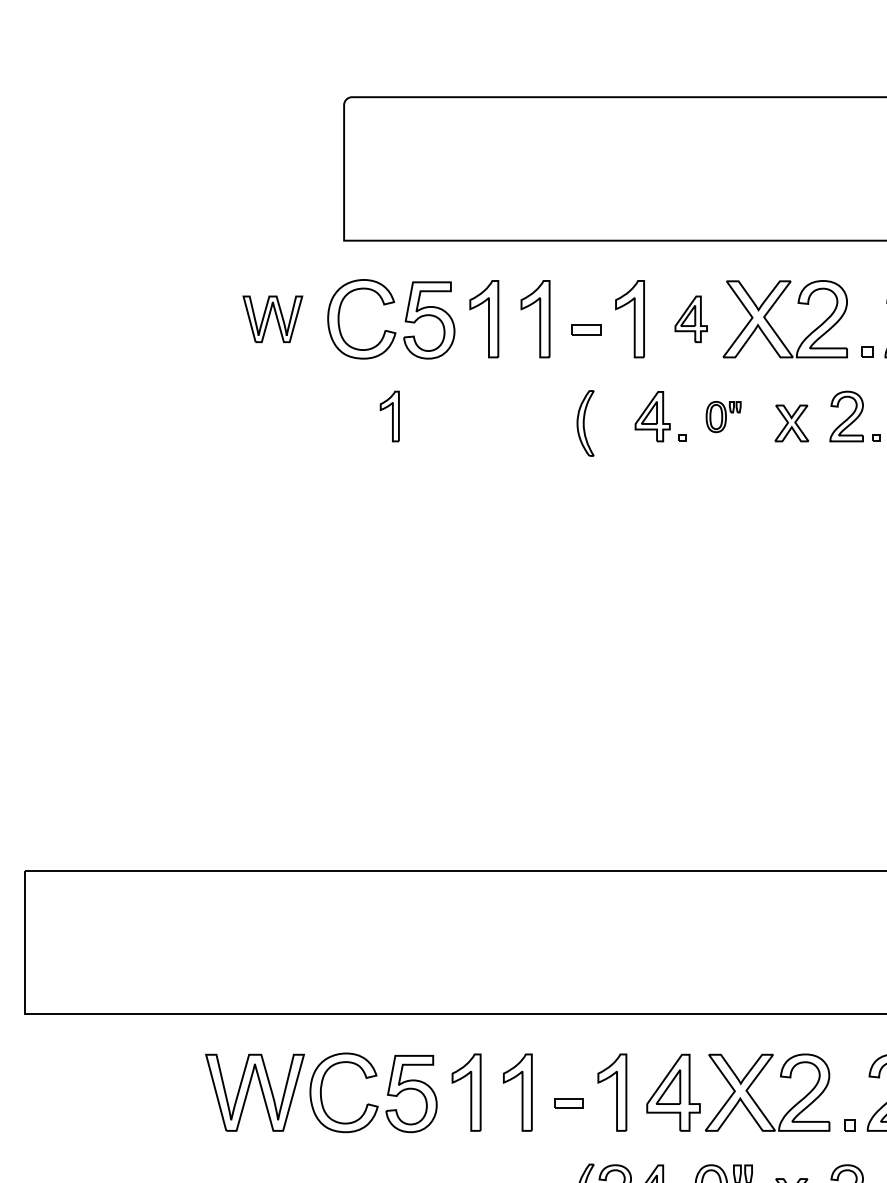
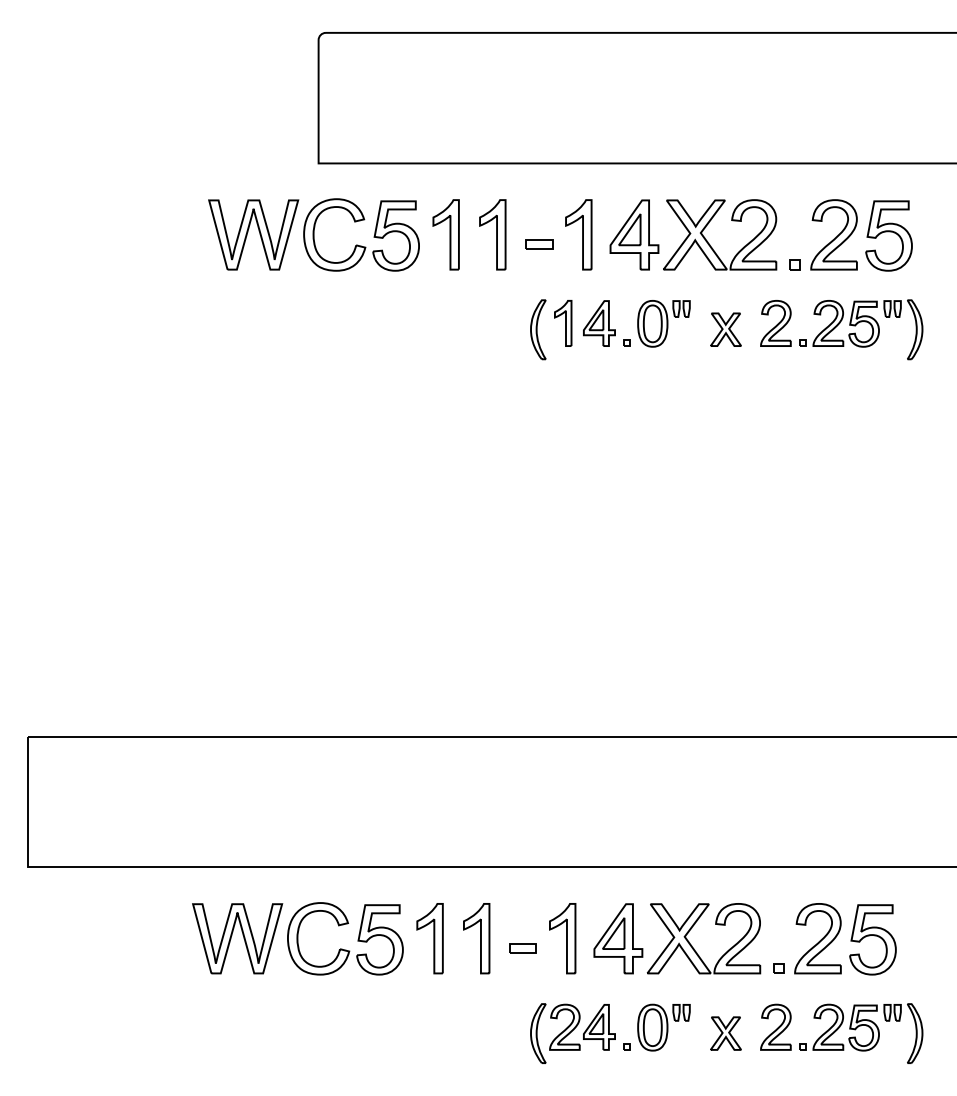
part: (272, 318) -> (253, 234), size x1.67
part: (691, 318) -> (634, 234), size x1.67
part: (390, 416) -> (563, 323), moved
part: (723, 416) -> (663, 323), size x1.67

